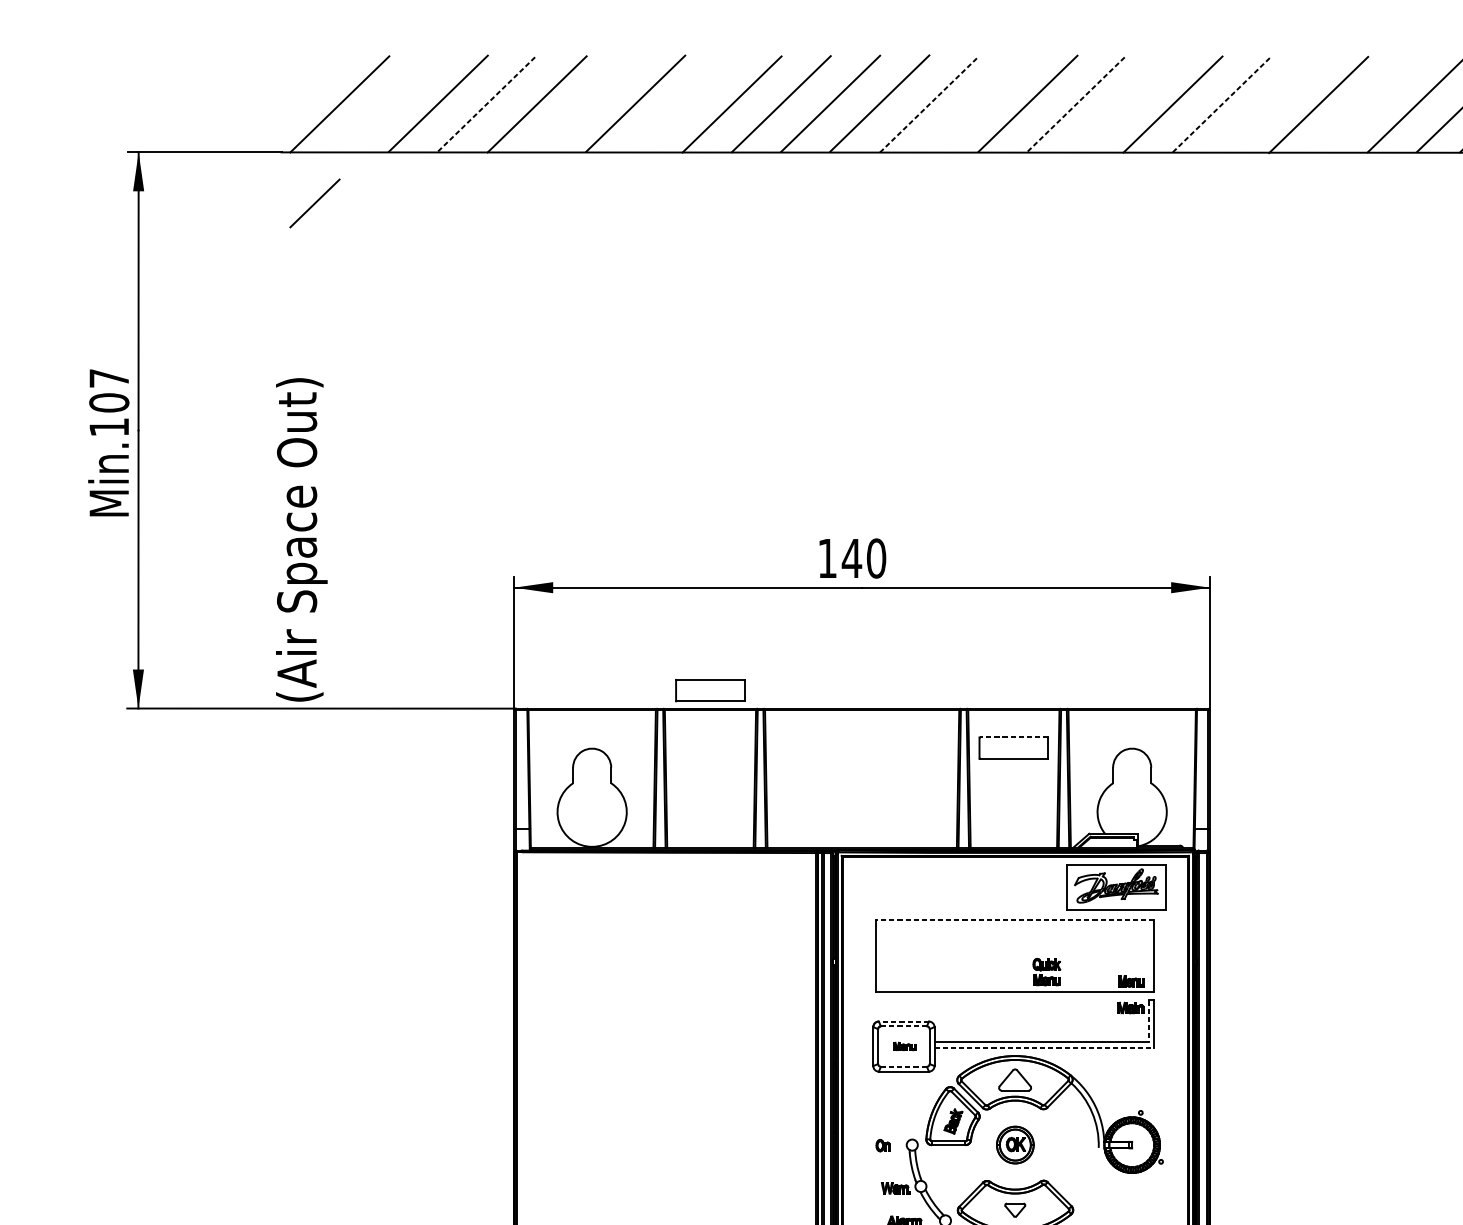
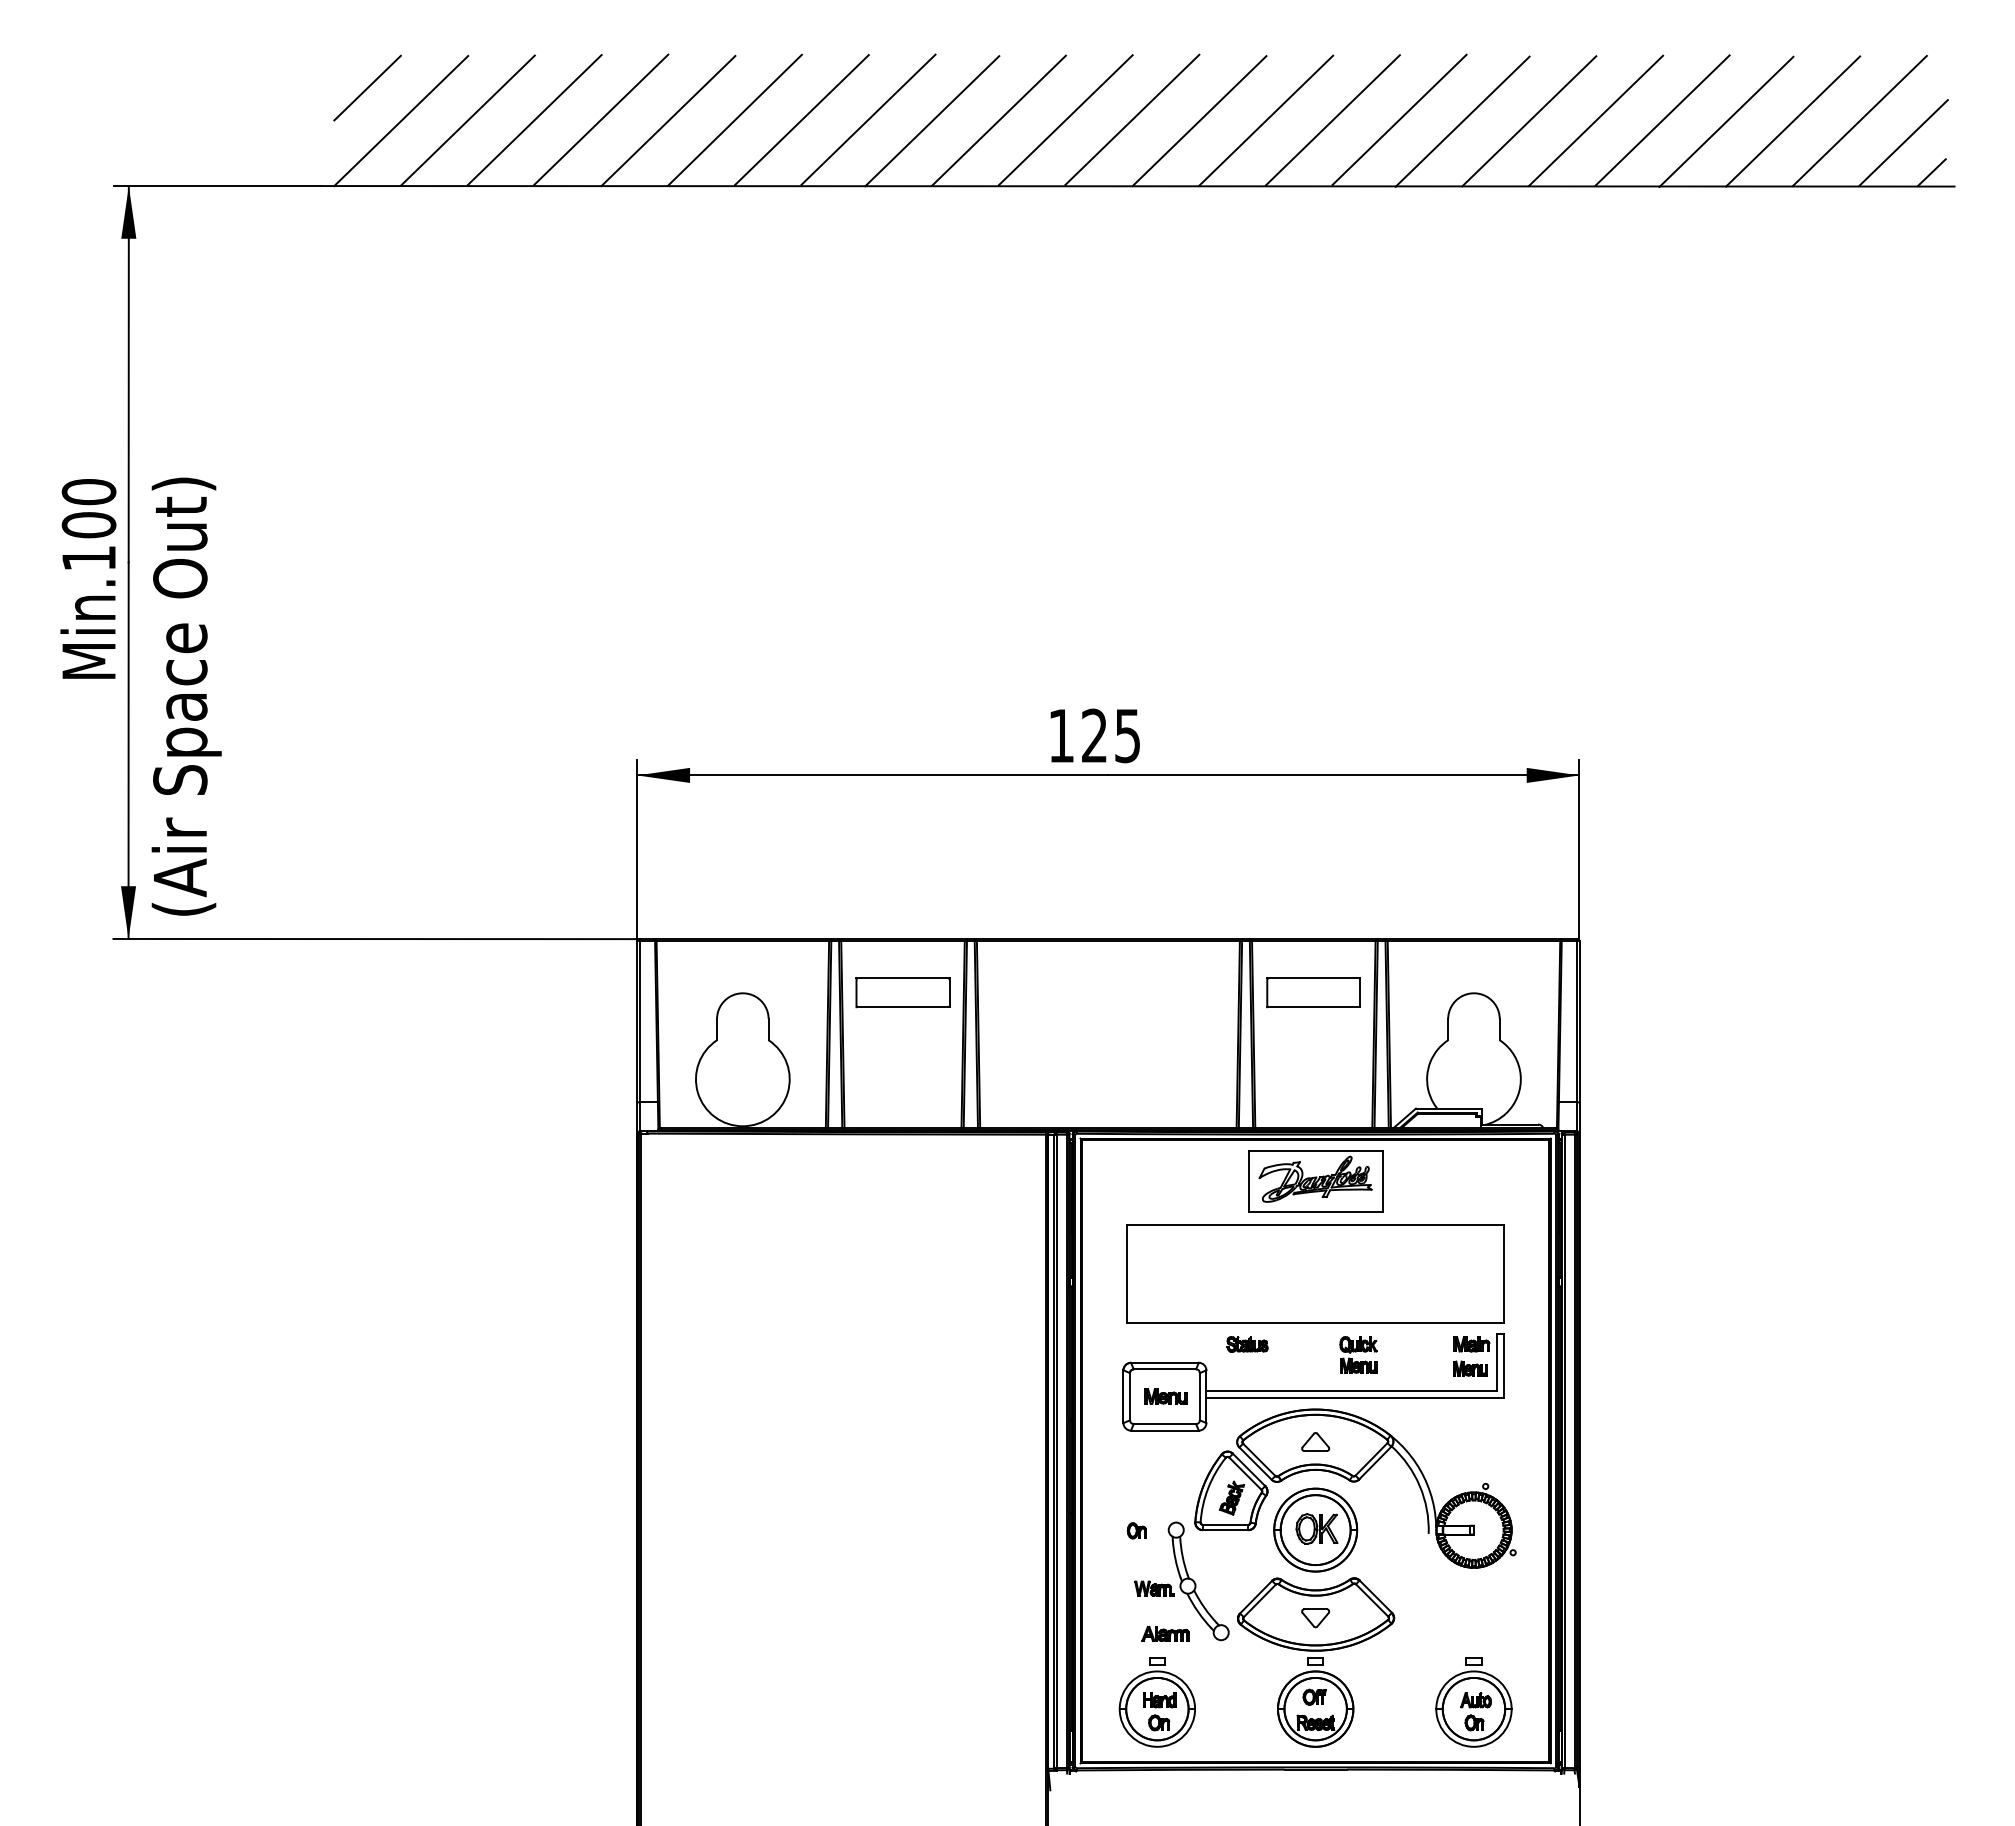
line: (388, 103) -> (467, 120), added
line: (487, 103) -> (601, 119), dashed -> solid
line: (586, 103) -> (734, 119), added
line: (684, 103) -> (868, 119), added
line: (929, 103) -> (1199, 120), dashed -> solid
line: (978, 103) -> (1266, 120), added
line: (1077, 103) -> (1399, 119), dashed -> solid
line: (1222, 103) -> (1596, 120), dashed -> solid
line: (1271, 103) -> (1662, 120), added
line: (1123, 104) -> (1462, 121), added
line: (1368, 104) -> (1793, 121), added
line: (314, 202) -> (367, 87), moved
text: (108, 378) -> (88, 492), Min.107 -> Min.100
text: (301, 539) -> (186, 696), moved
text: (863, 558) -> (1110, 735), 140 -> 125
part: (710, 690) -> (902, 992), moved
line: (1013, 737) -> (1313, 978), dashed -> solid
part: (1116, 887) -> (1315, 1181), moved
line: (1015, 919) -> (1315, 1224), dashed -> solid
part: (1046, 971) -> (1358, 1354), moved
part: (1131, 981) -> (1470, 1368), moved
part: (964, 1008) -> (1247, 1344), added
line: (903, 1021) -> (1164, 1362), dashed -> solid
line: (1148, 1021) -> (1496, 1362), dashed -> solid
line: (903, 1026) -> (1164, 1369), dashed -> solid
part: (904, 1046) -> (1165, 1396), size x1.43
line: (1044, 1047) -> (1355, 1398), dashed -> solid
line: (904, 1067) -> (1165, 1424), dashed -> solid
part: (1015, 1079) -> (1315, 1441), size x0.62
part: (1015, 1144) -> (1315, 1529), size x1.67

